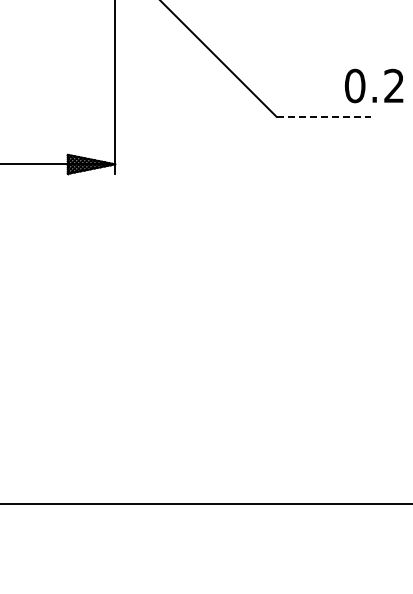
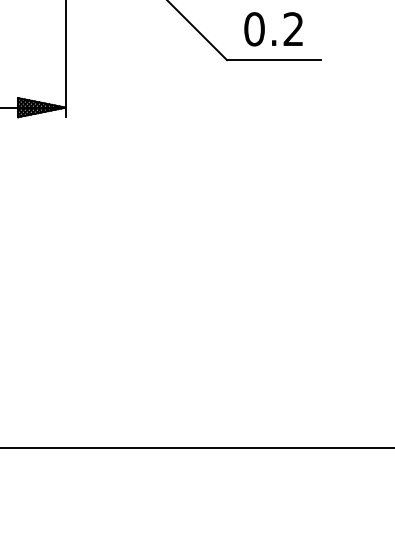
text: (374, 85) -> (273, 28), moved
line: (324, 116) -> (274, 59), dashed -> solid

